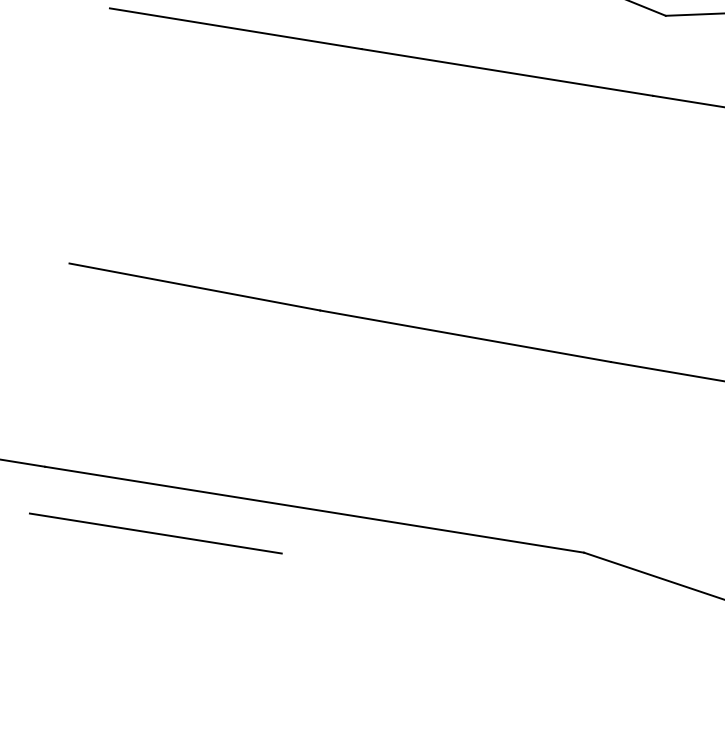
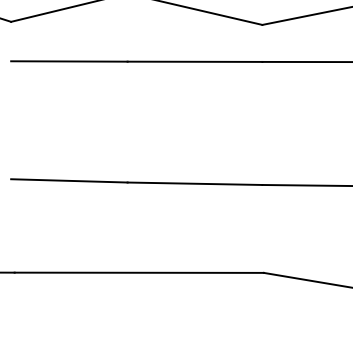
line: (156, 532) -> (69, 294), removed

